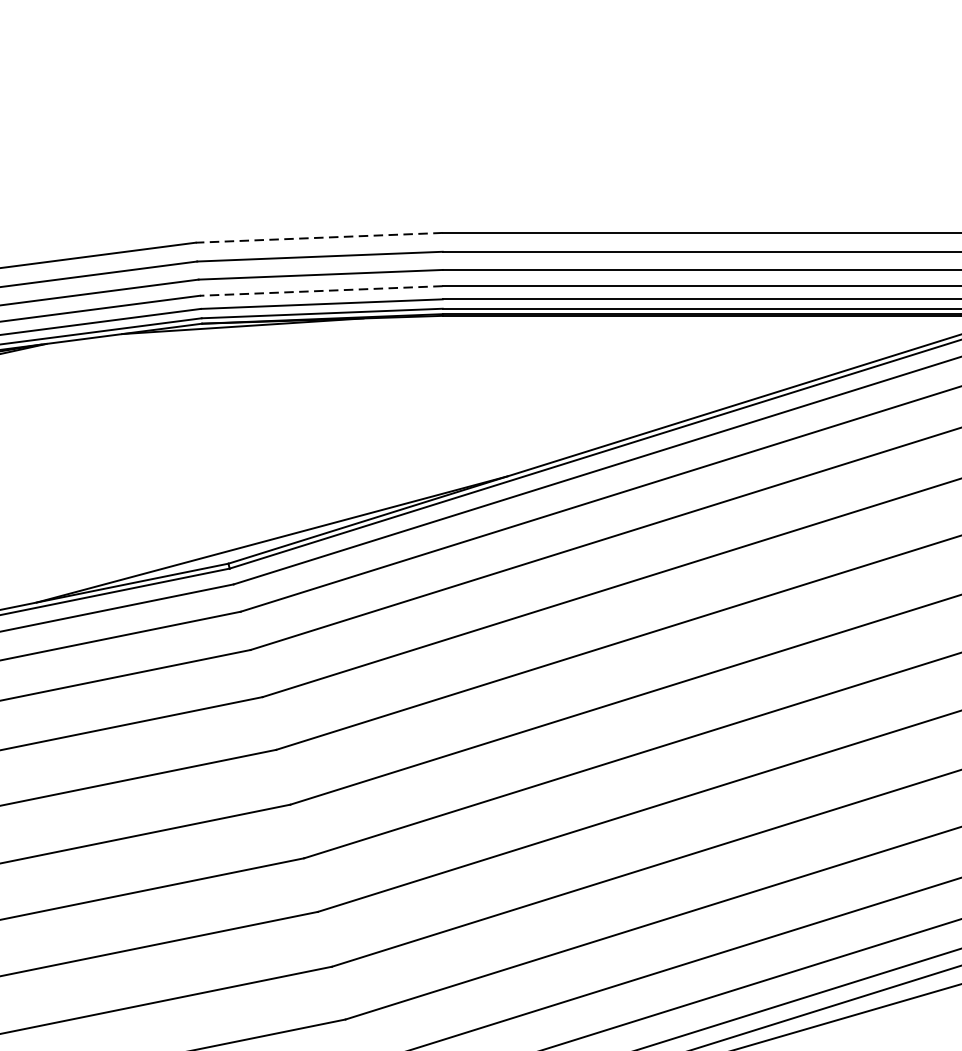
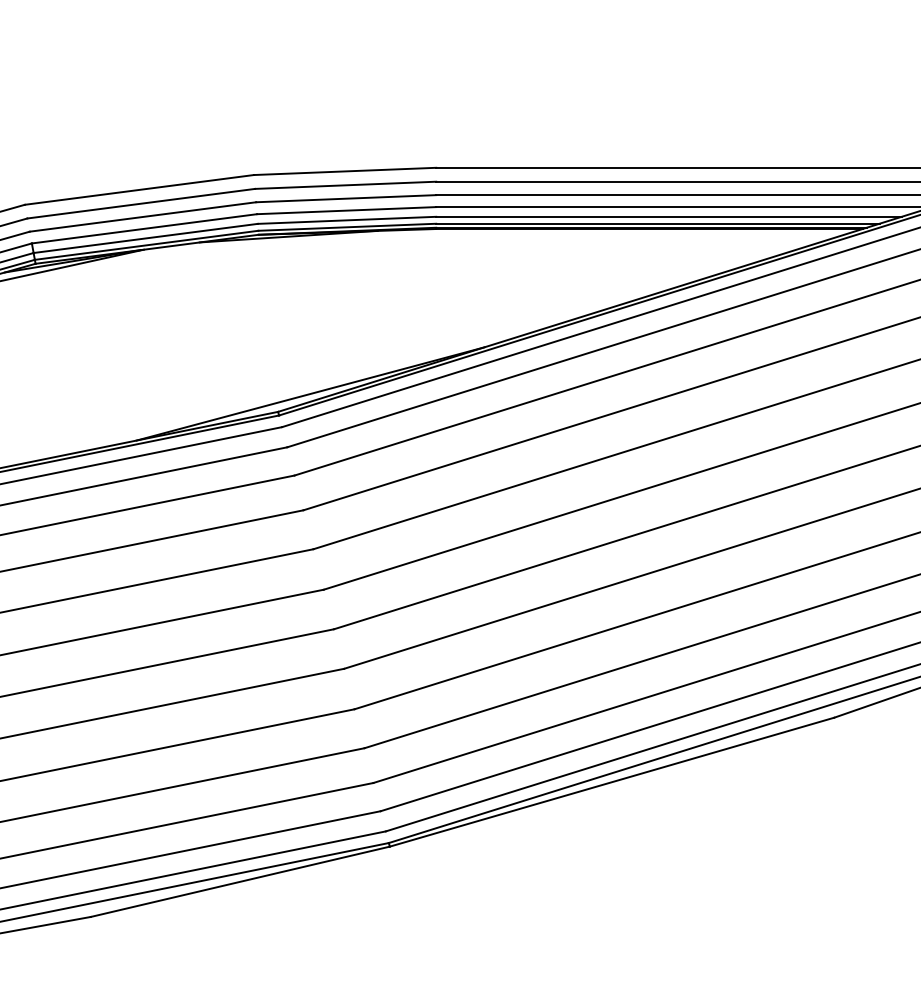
line: (318, 237) -> (344, 171), dashed -> solid
line: (321, 290) -> (346, 210), dashed -> solid

